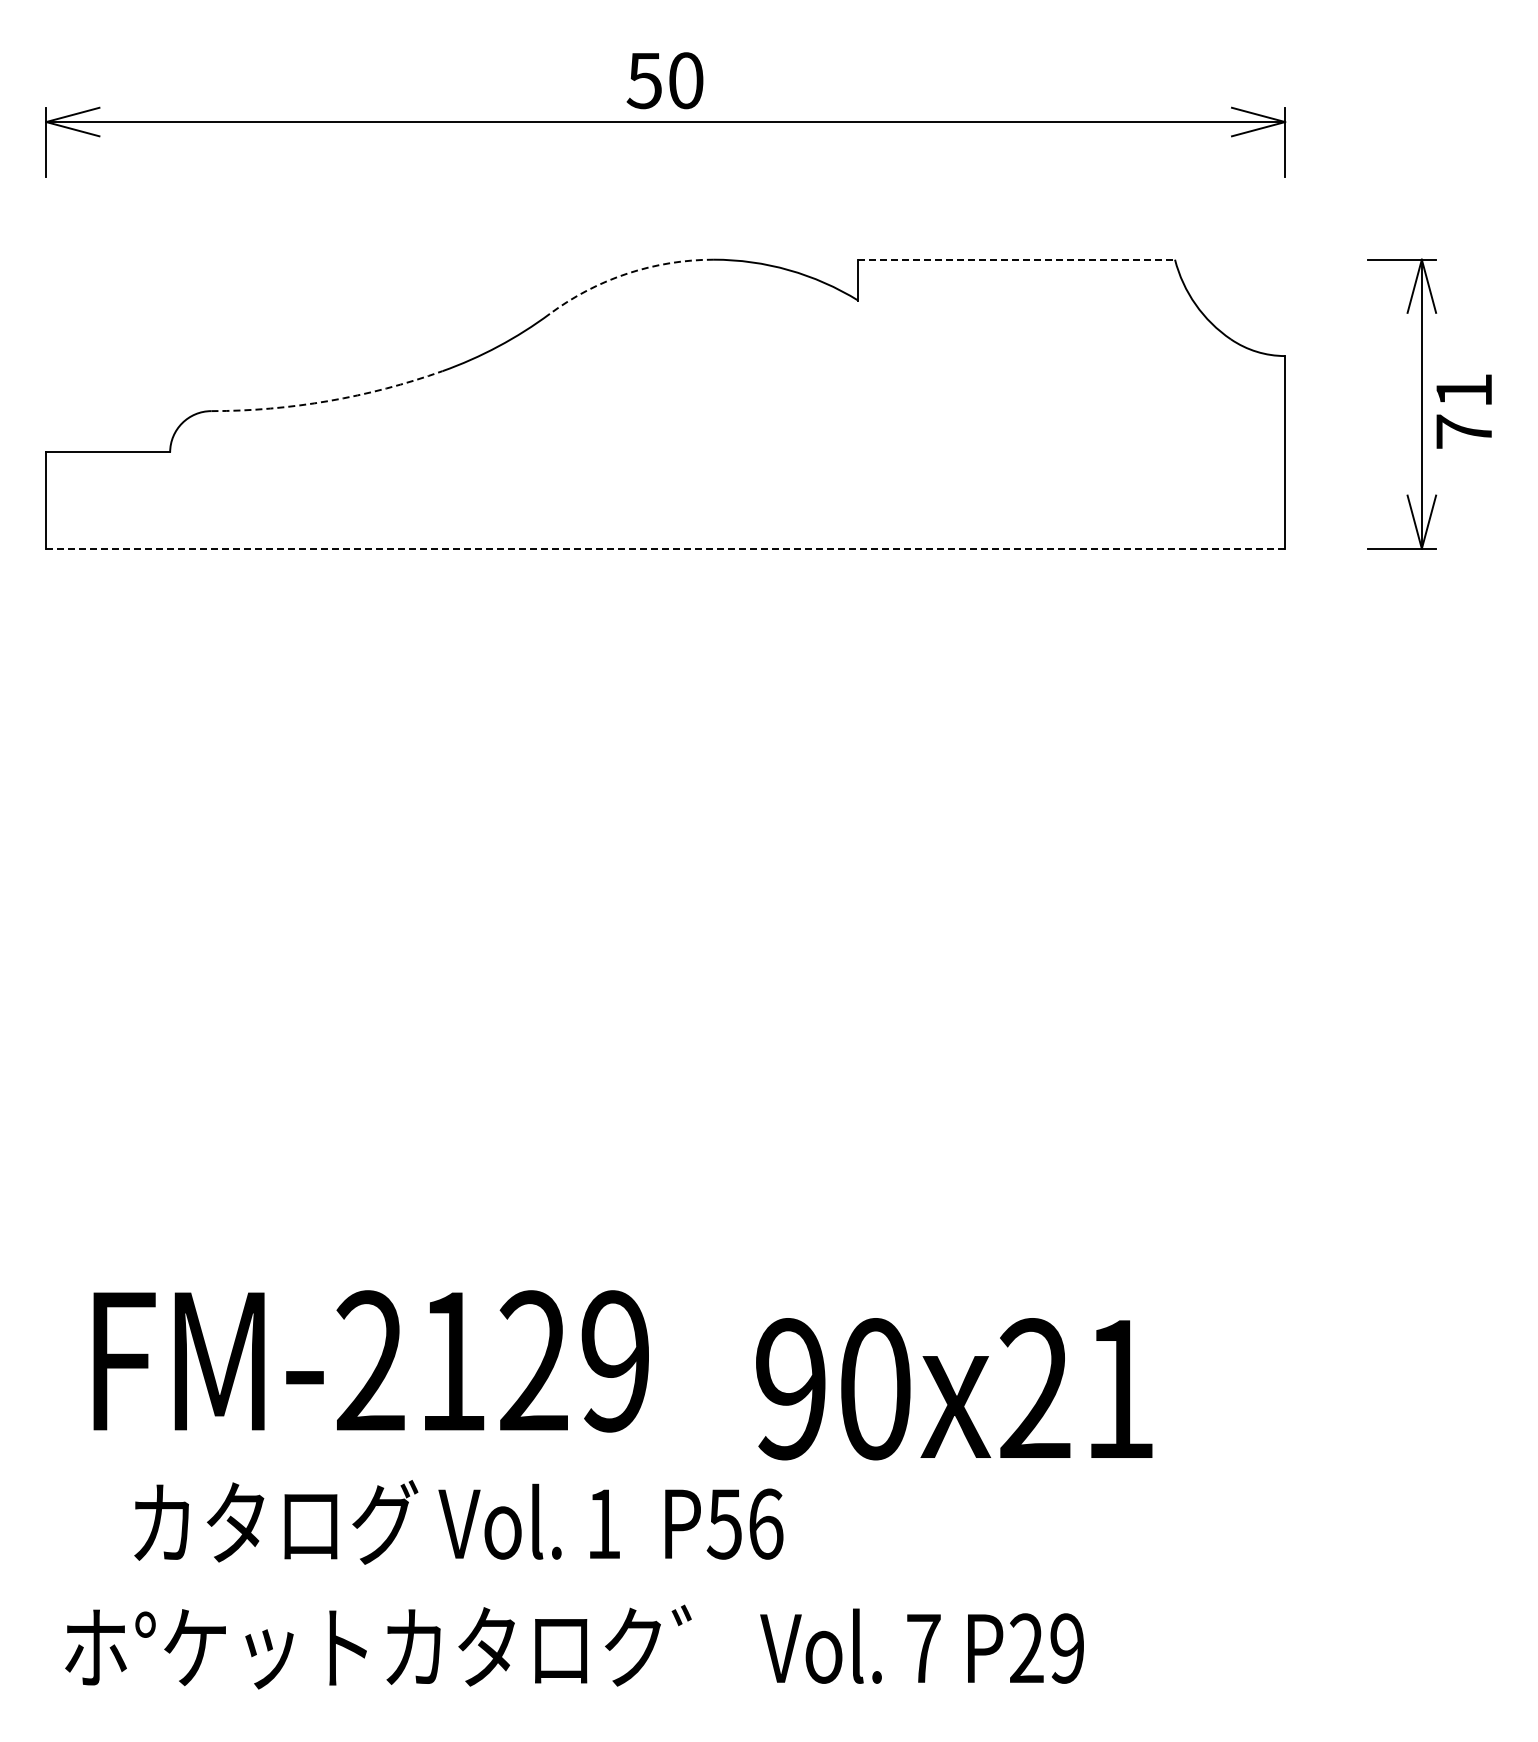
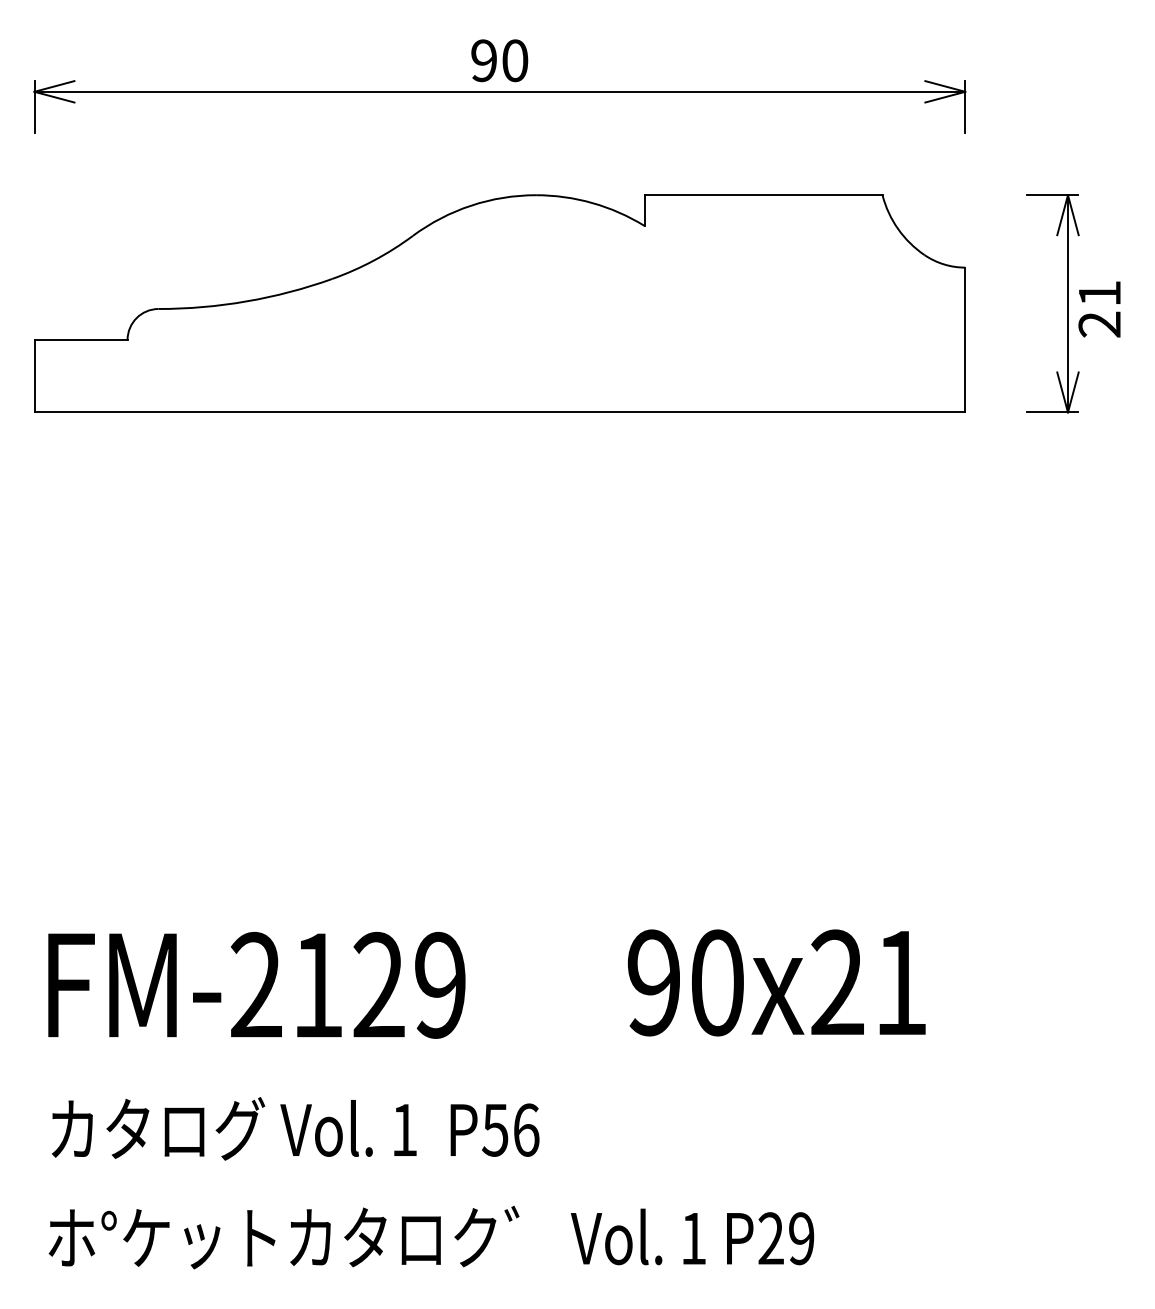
text: (643, 80) -> (483, 60), 50 -> 90
line: (1017, 259) -> (764, 195), dashed -> solid
arc: (627, 273) -> (471, 205), dashed -> solid
arc: (328, 401) -> (246, 301), dashed -> solid
text: (1463, 431) -> (1099, 324), 71 -> 21
line: (665, 548) -> (499, 412), dashed -> solid
text: (370, 1361) -> (256, 985), moved
text: (954, 1389) -> (776, 983), moved
text: (458, 1522) -> (295, 1128), moved
text: (923, 1648) -> (693, 1238), 7 -> 1

